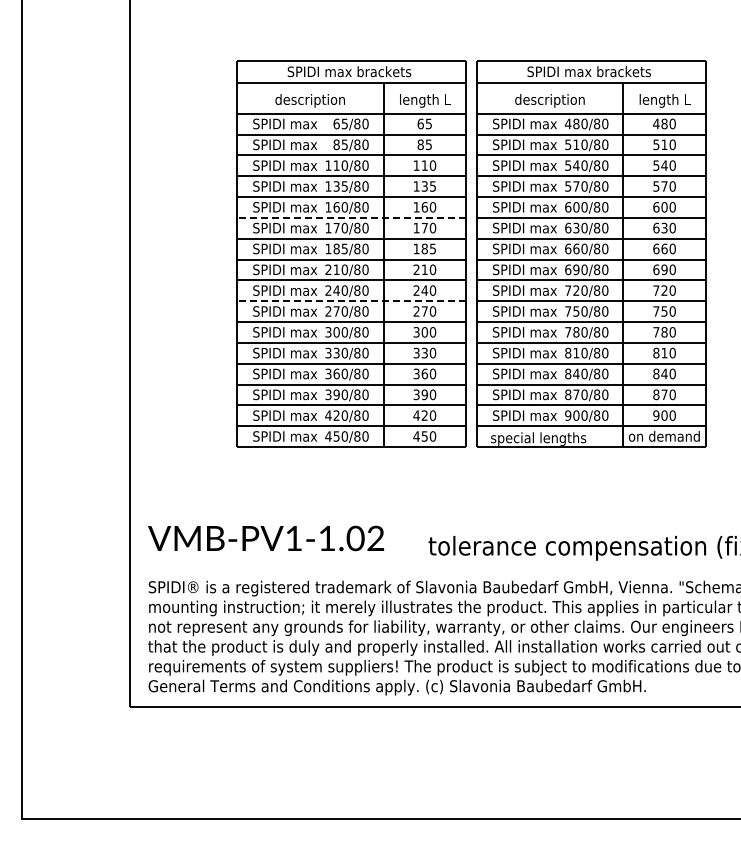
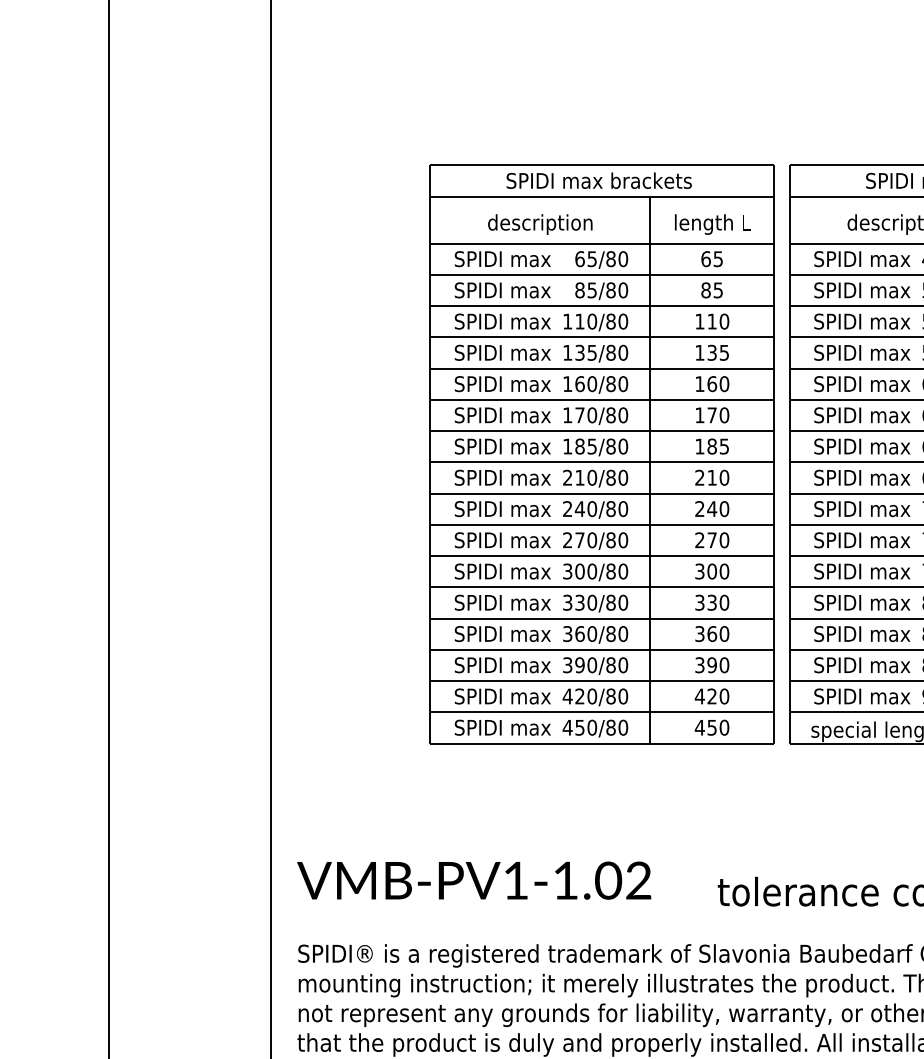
line: (351, 217) -> (602, 399), dashed -> solid
line: (351, 301) -> (602, 525), dashed -> solid

